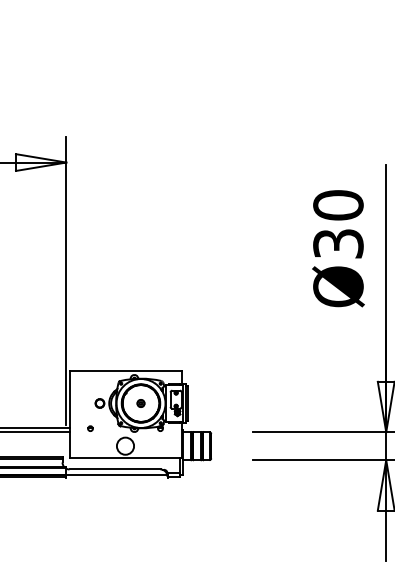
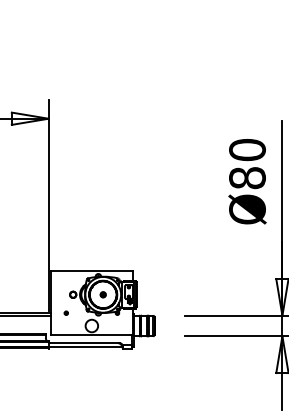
text: (338, 244) -> (247, 178), Ø30 -> Ø80

